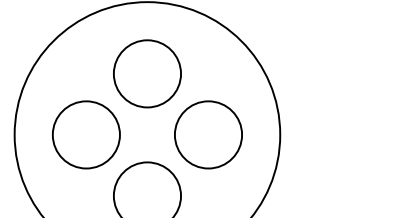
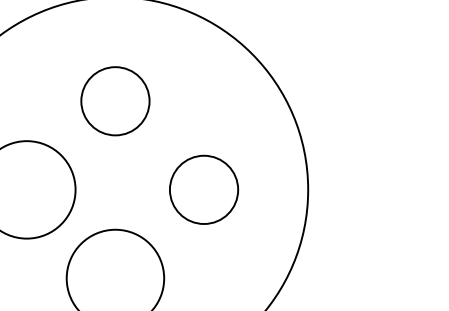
circle: (147, 73) -> (115, 100), size x0.7
circle: (208, 134) -> (204, 189), size x0.7

